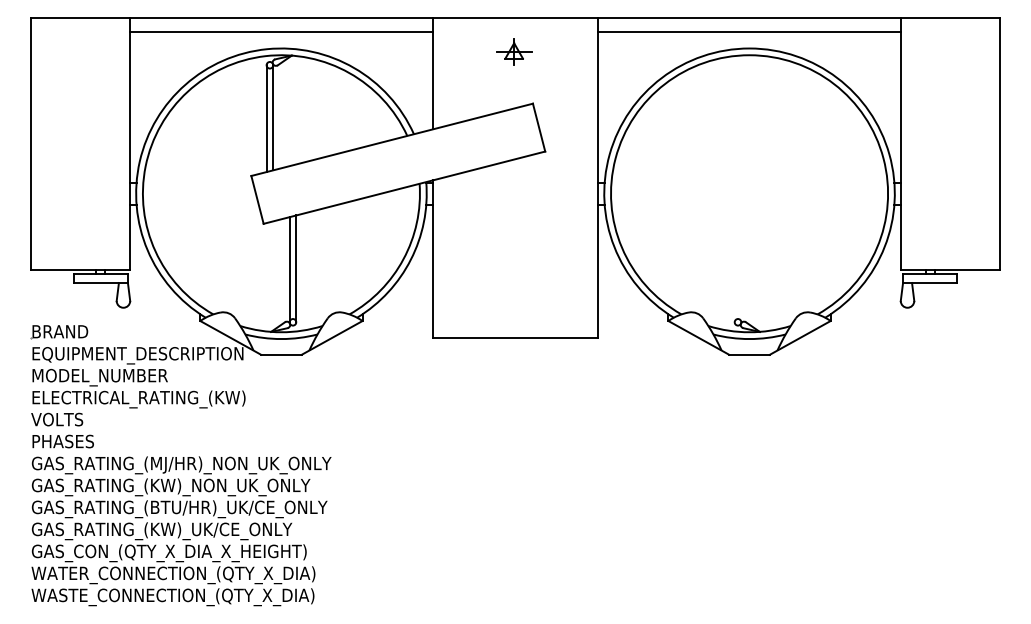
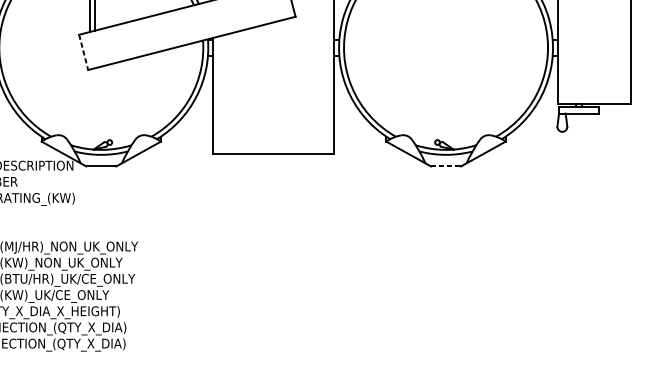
line: (257, 199) -> (83, 52), solid -> dashed
line: (296, 268) -> (112, 102), removed
line: (289, 269) -> (107, 103), removed
line: (750, 354) -> (446, 166), solid -> dashed

